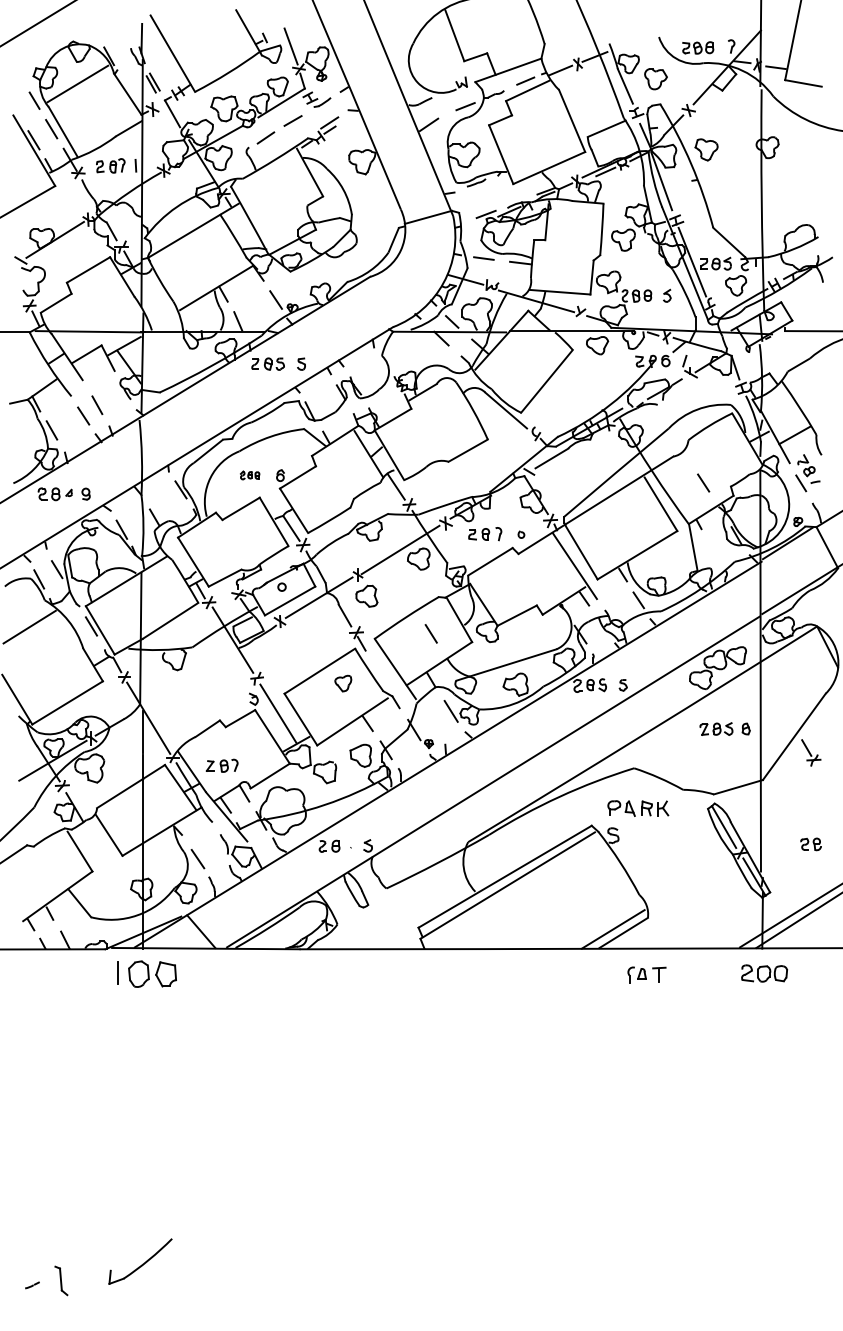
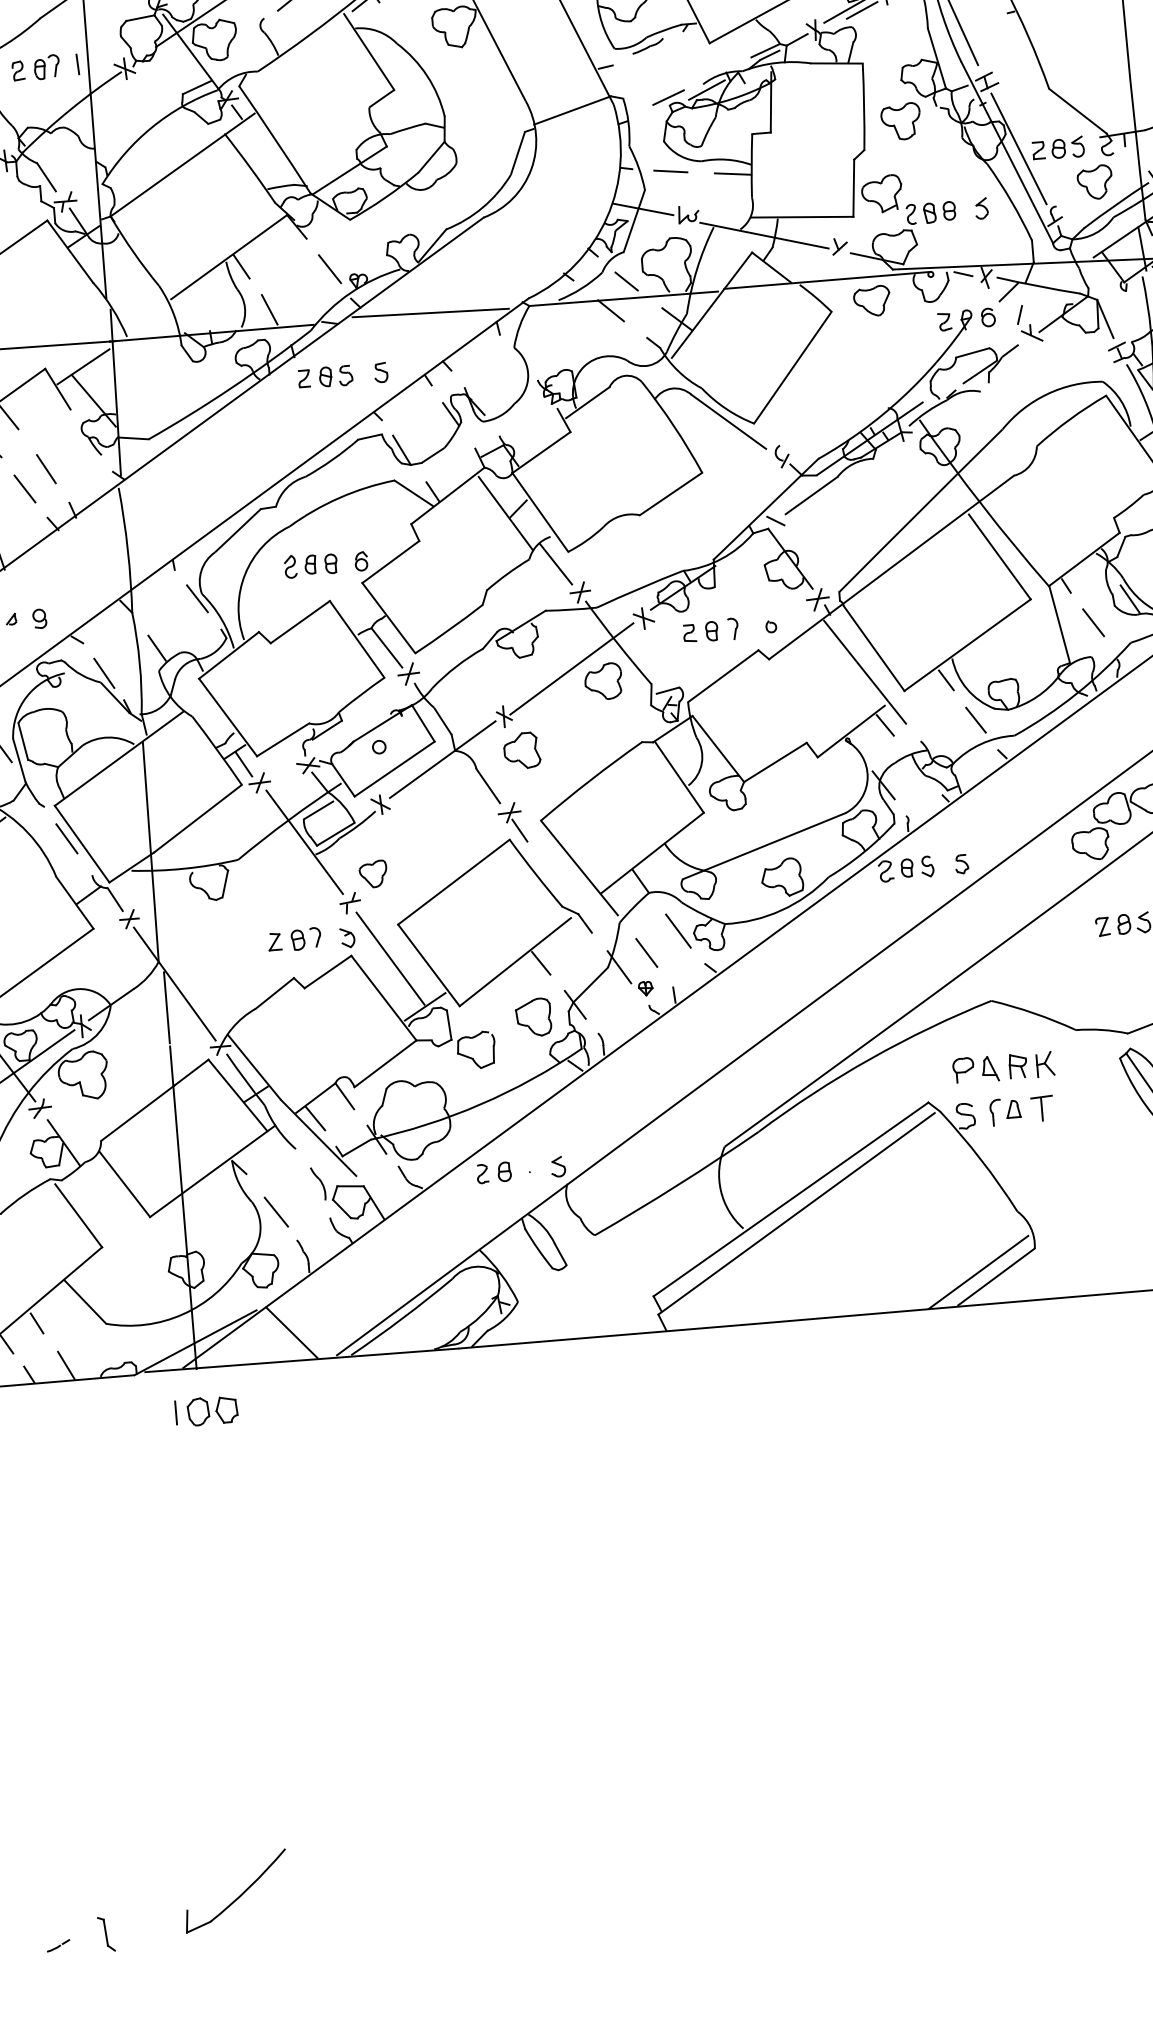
line: (333, 330) -> (429, 312), added
part: (249, 475) -> (309, 565), size x1.67
line: (703, 482) -> (1093, 621), moved
line: (430, 633) -> (645, 952), moved
part: (343, 683) -> (373, 874), moved
part: (221, 765) -> (293, 939), moved
part: (146, 974) -> (206, 1411), size x0.62
part: (646, 974) -> (1020, 1109), moved
part: (61, 1280) -> (106, 1933), size x0.71

